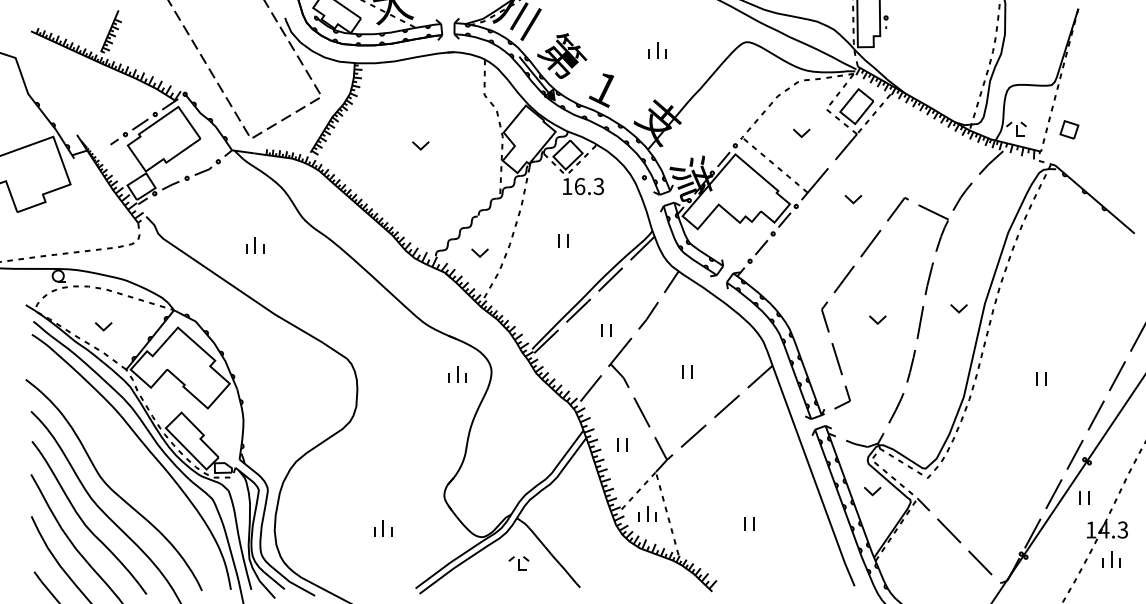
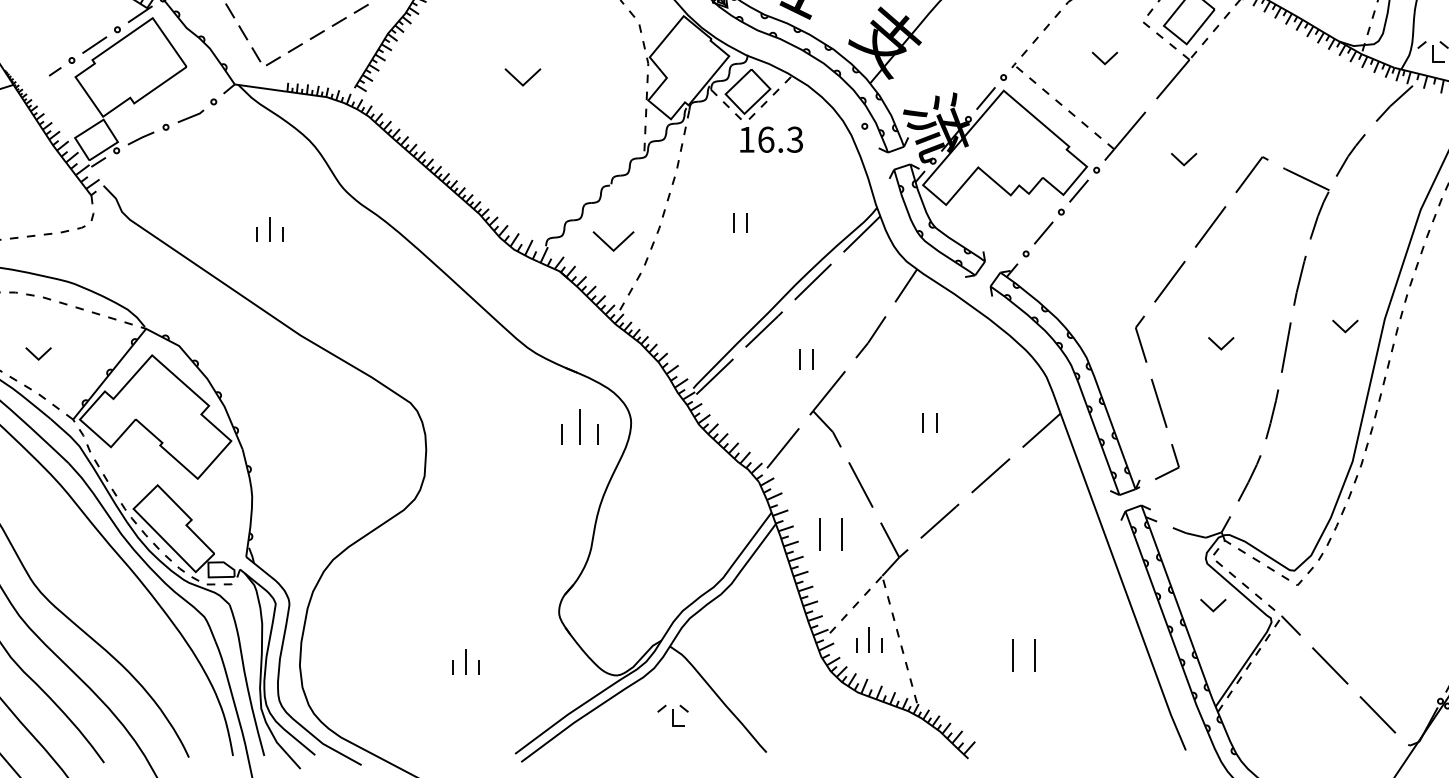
part: (420, 145) -> (522, 77), size x1.4
part: (479, 252) -> (612, 240), size x1.6
part: (457, 374) -> (579, 426), size x1.4
part: (622, 444) -> (831, 533), size x1.6
part: (749, 523) -> (1025, 654), size x1.6

